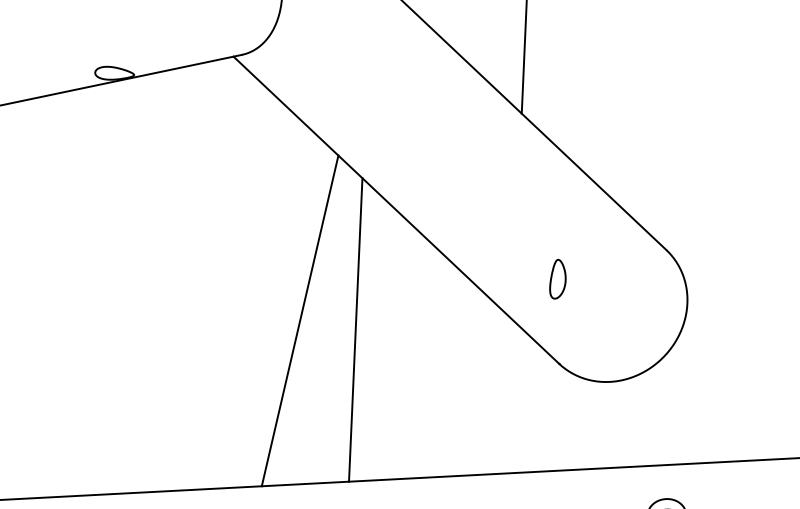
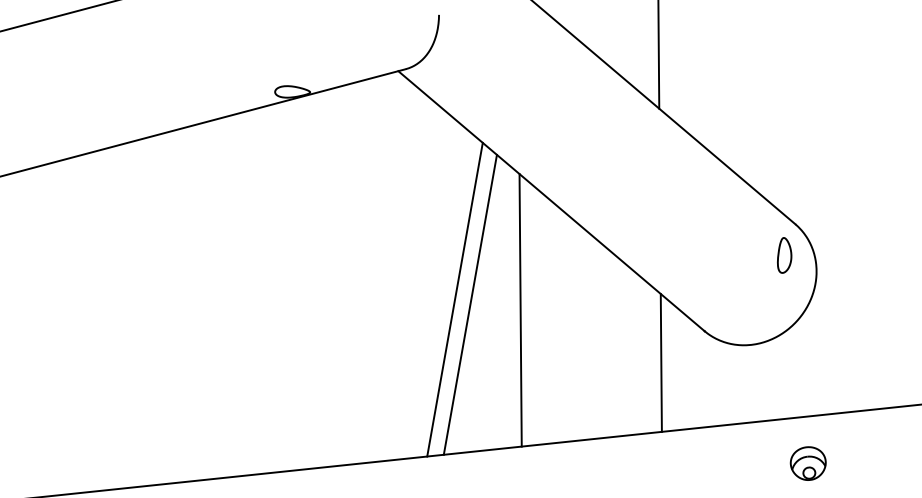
part: (557, 279) -> (784, 255), moved
line: (282, 314) -> (454, 299), added
line: (508, 396) -> (660, 362), added

